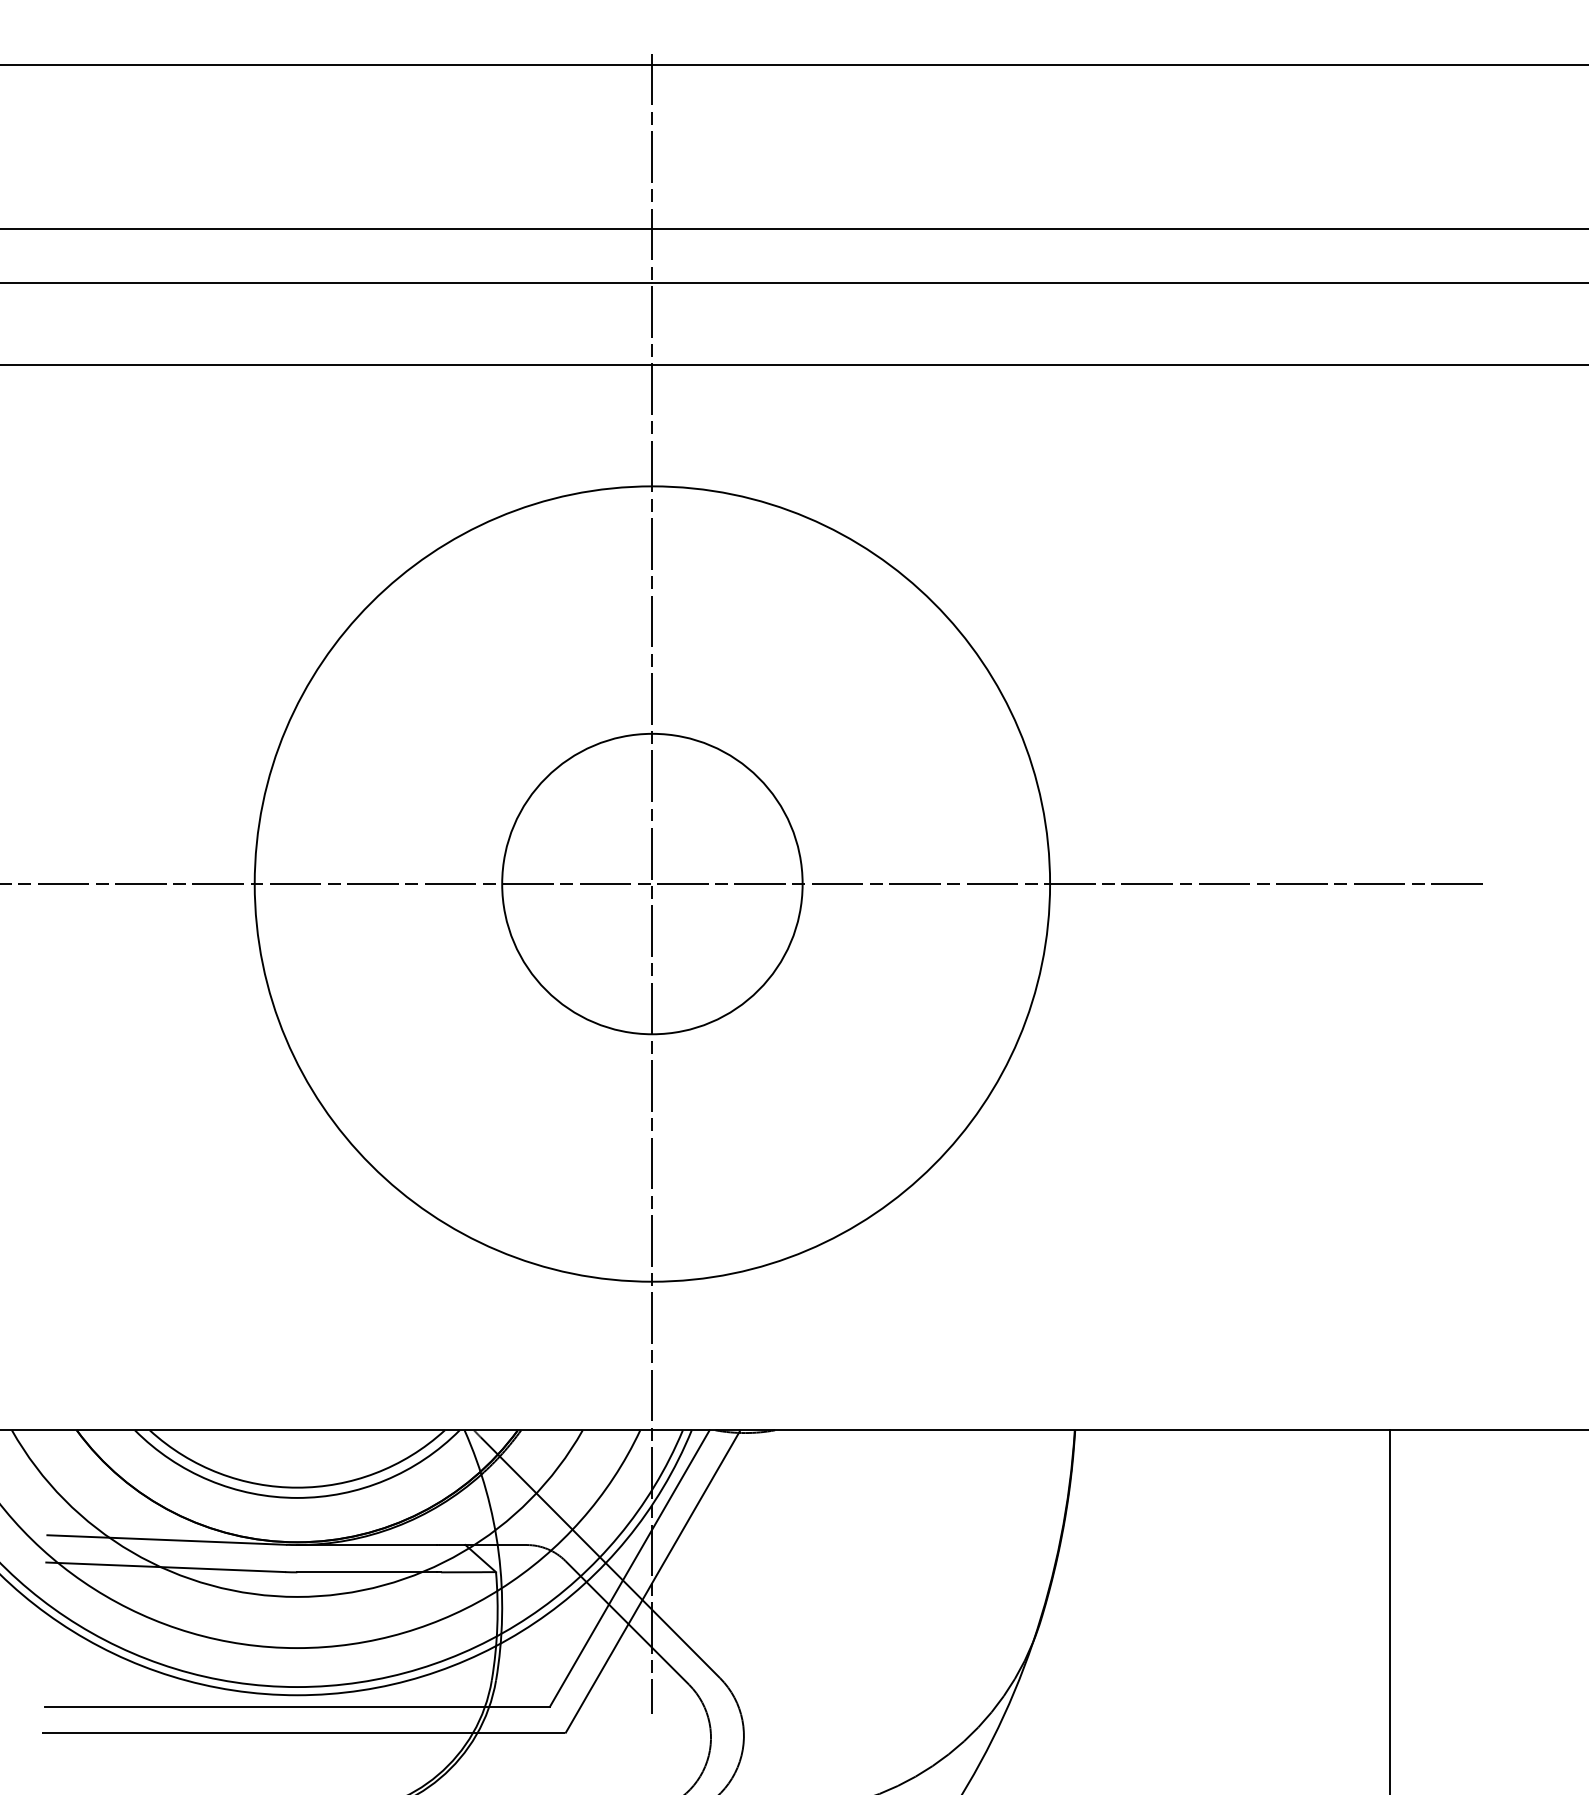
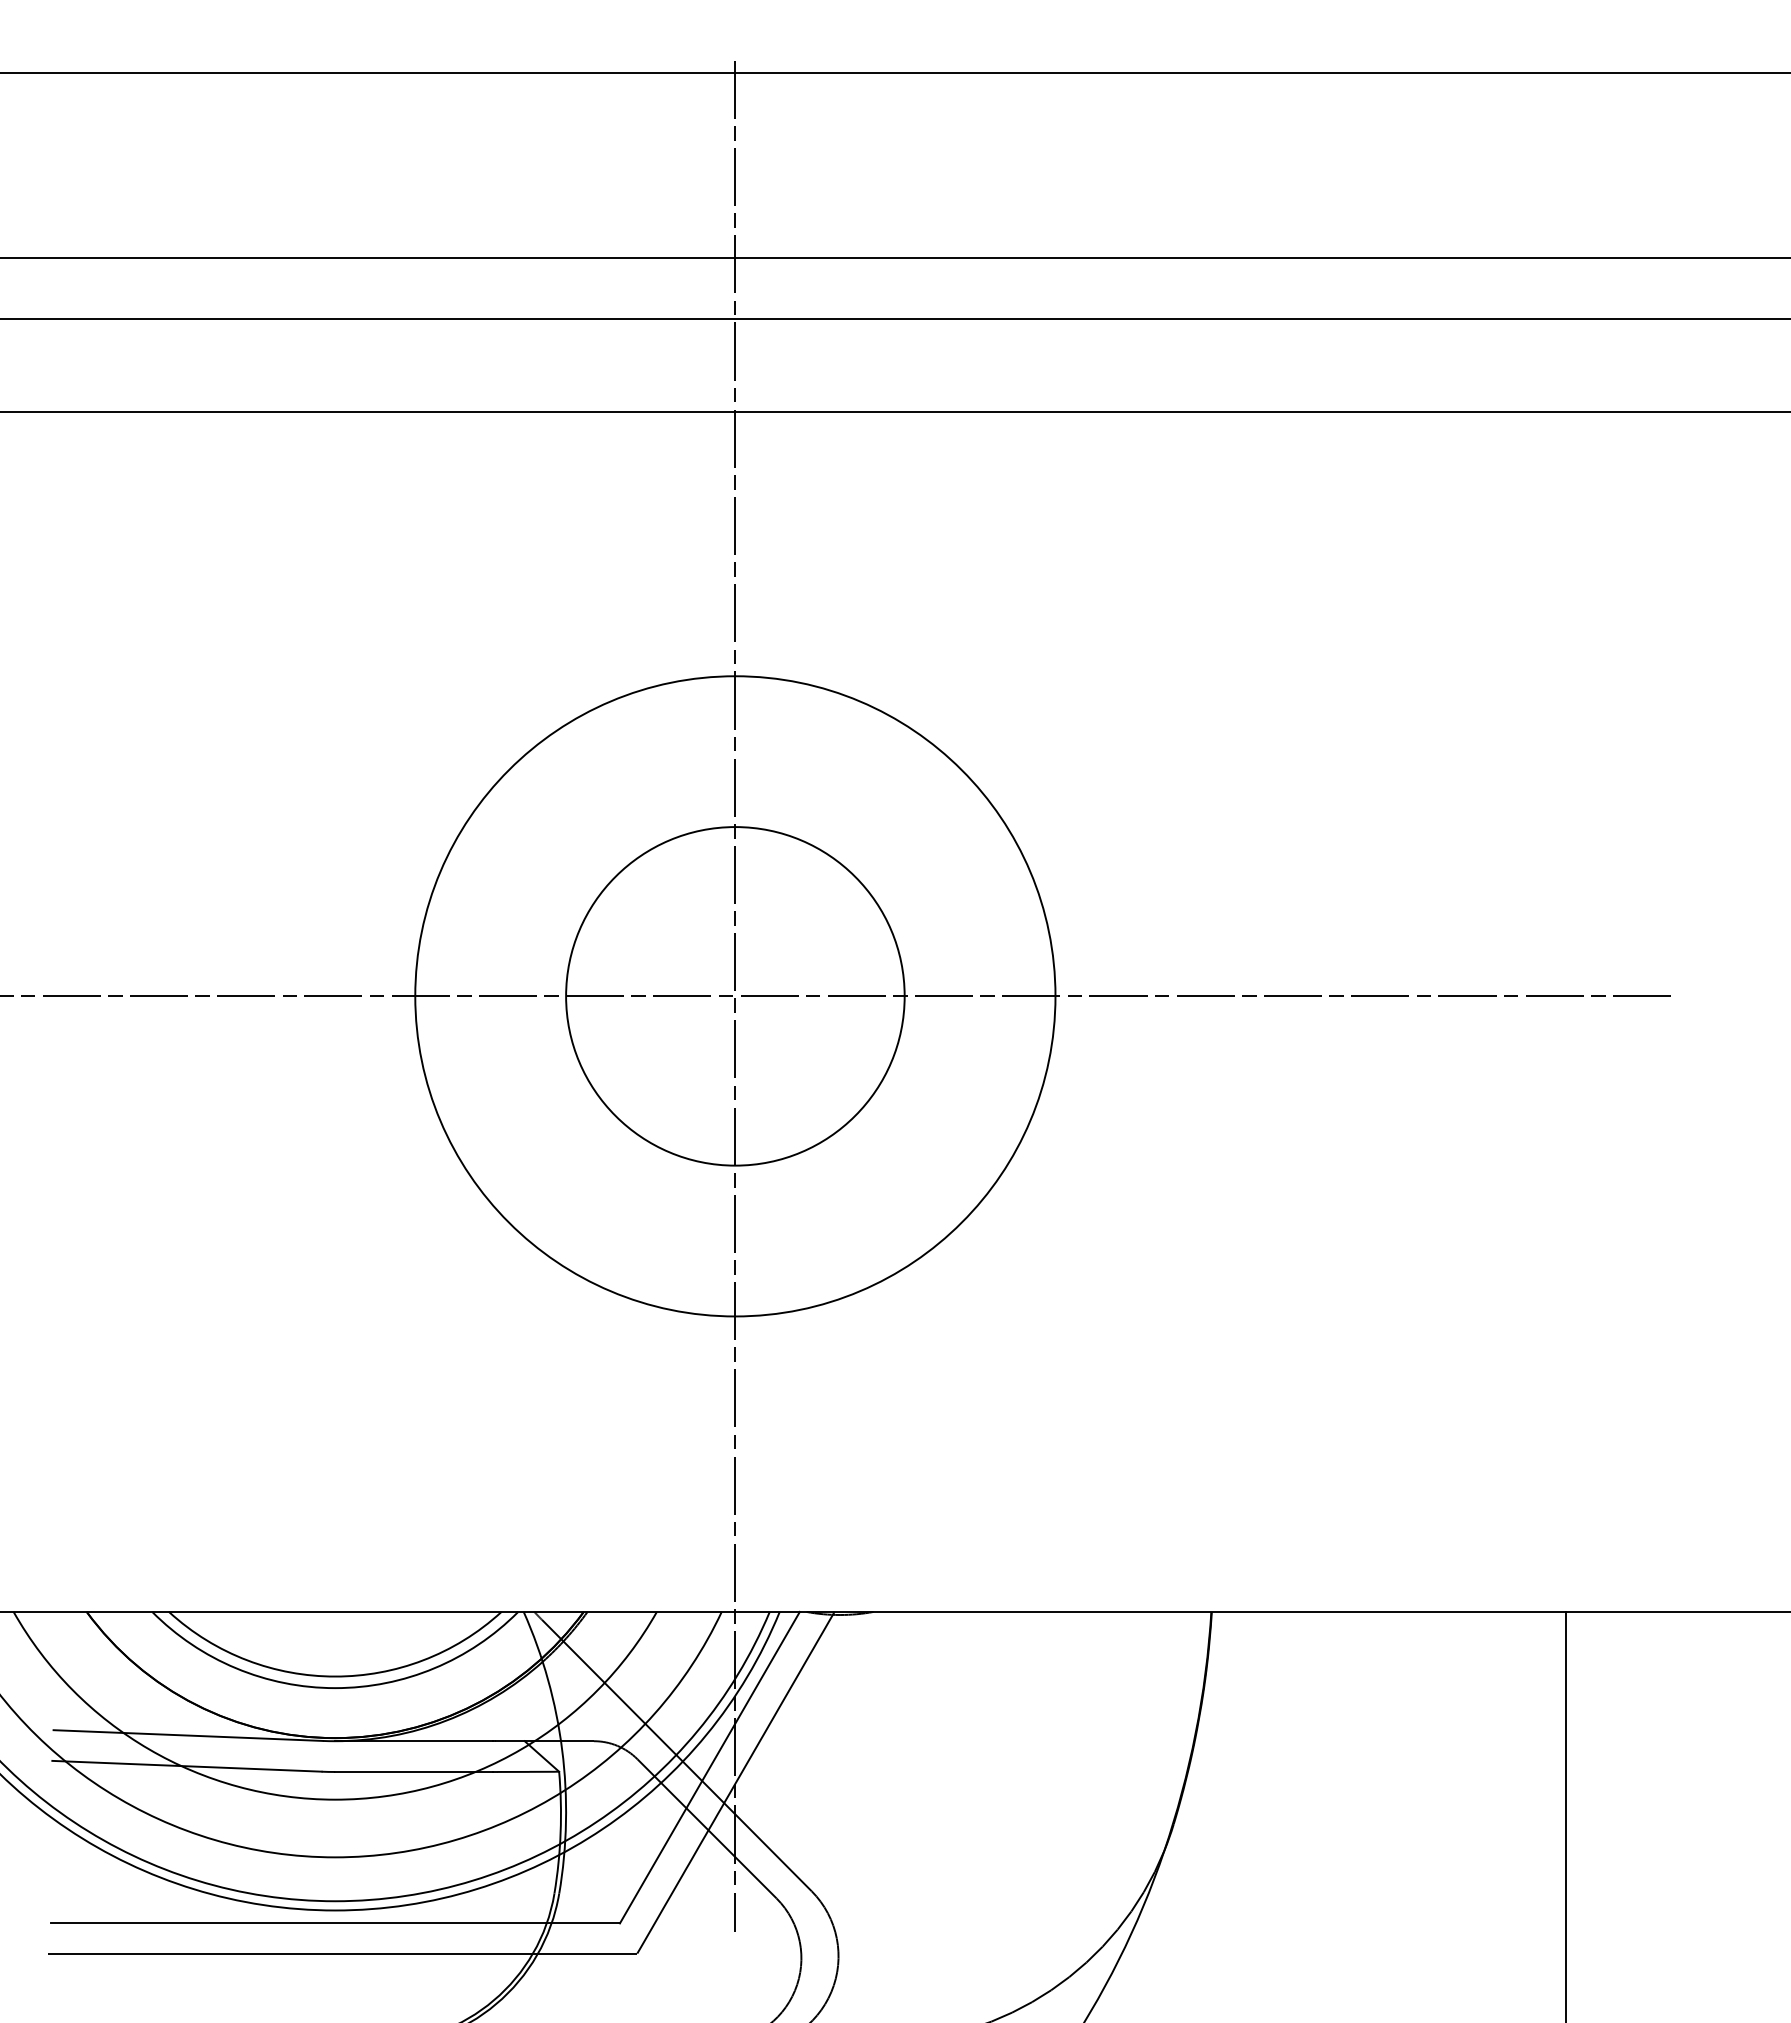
circle: (652, 884) -> (735, 996), size x0.71

